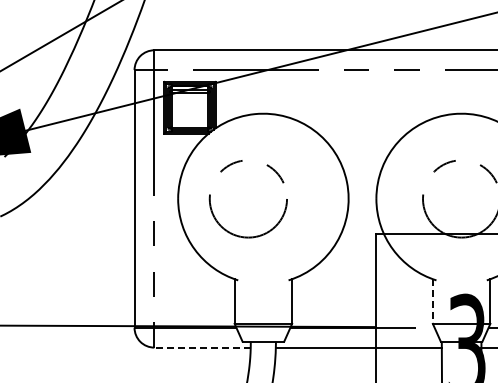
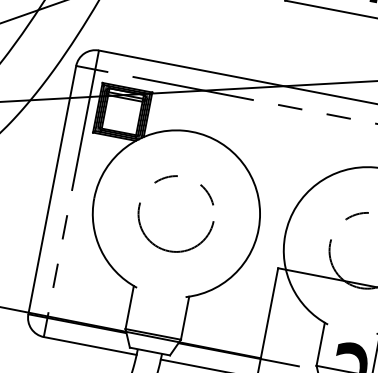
circle: (247, 199) -> (175, 214), moved
line: (432, 302) -> (320, 345), dashed -> solid
line: (202, 347) -> (90, 345), dashed -> solid

